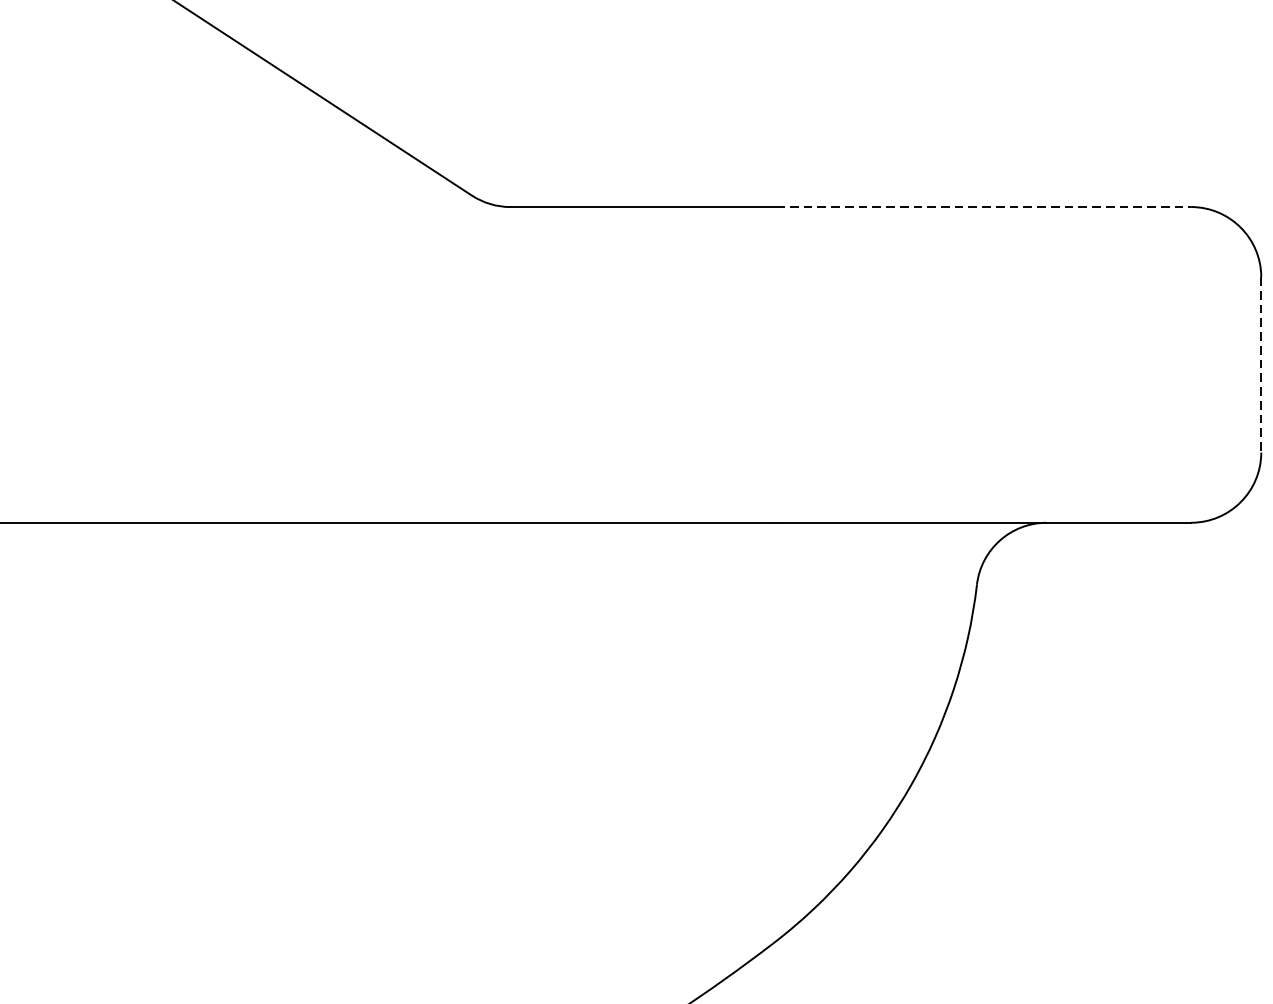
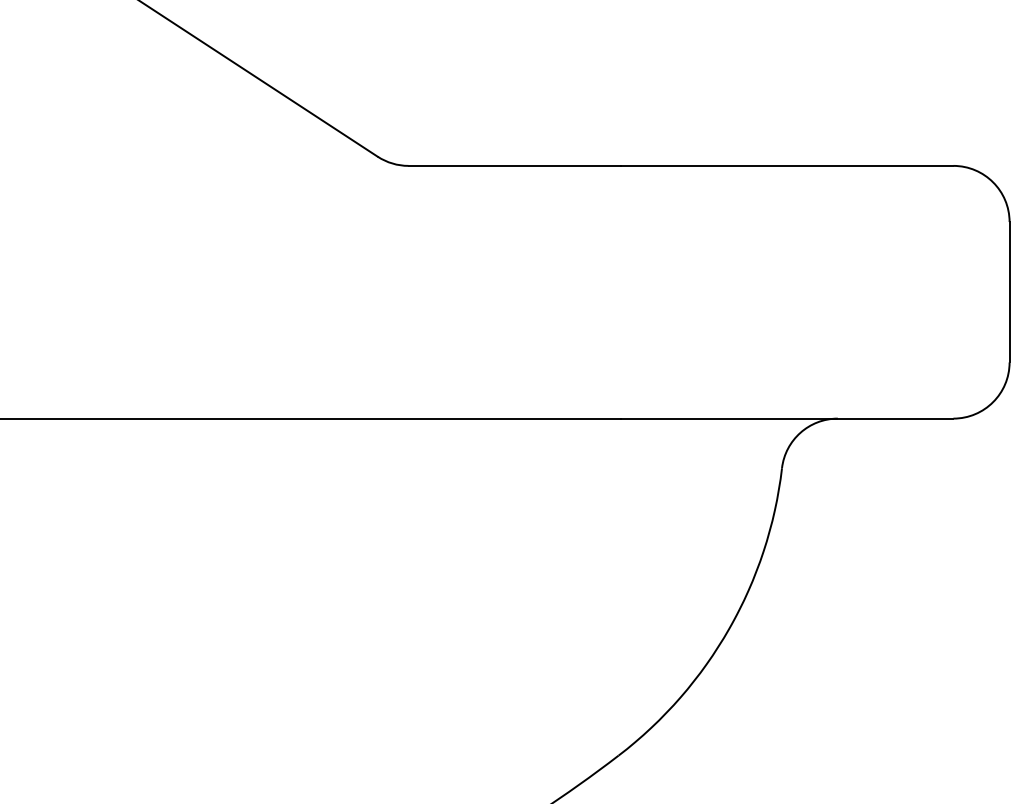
line: (983, 206) -> (787, 165), dashed -> solid
line: (1261, 365) -> (1009, 292), dashed -> solid

